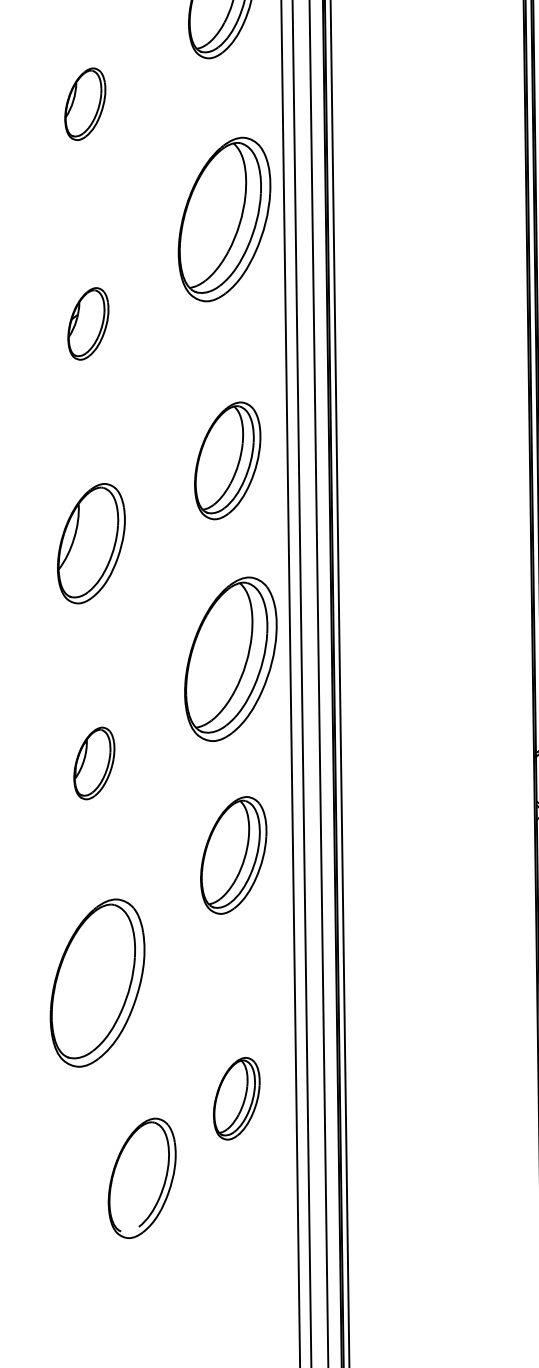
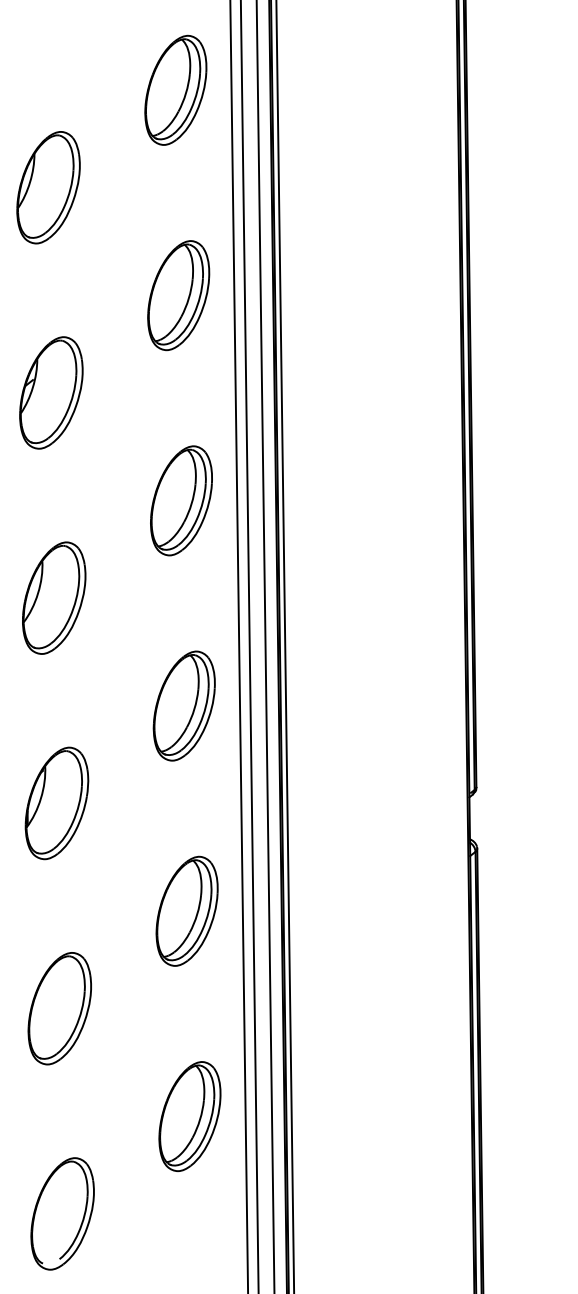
part: (85, 103) -> (48, 187), size x1.67
part: (224, 219) -> (178, 295), size x0.71
part: (88, 323) -> (51, 392), size x1.67
part: (227, 460) -> (181, 500), moved
part: (229, 658) -> (183, 705), size x0.71
part: (93, 763) -> (56, 803), size x1.67
part: (233, 854) -> (186, 910), moved
part: (97, 983) -> (59, 1008), size x0.71
part: (236, 1098) -> (189, 1116), size x1.43
part: (142, 1177) -> (62, 1213), moved

